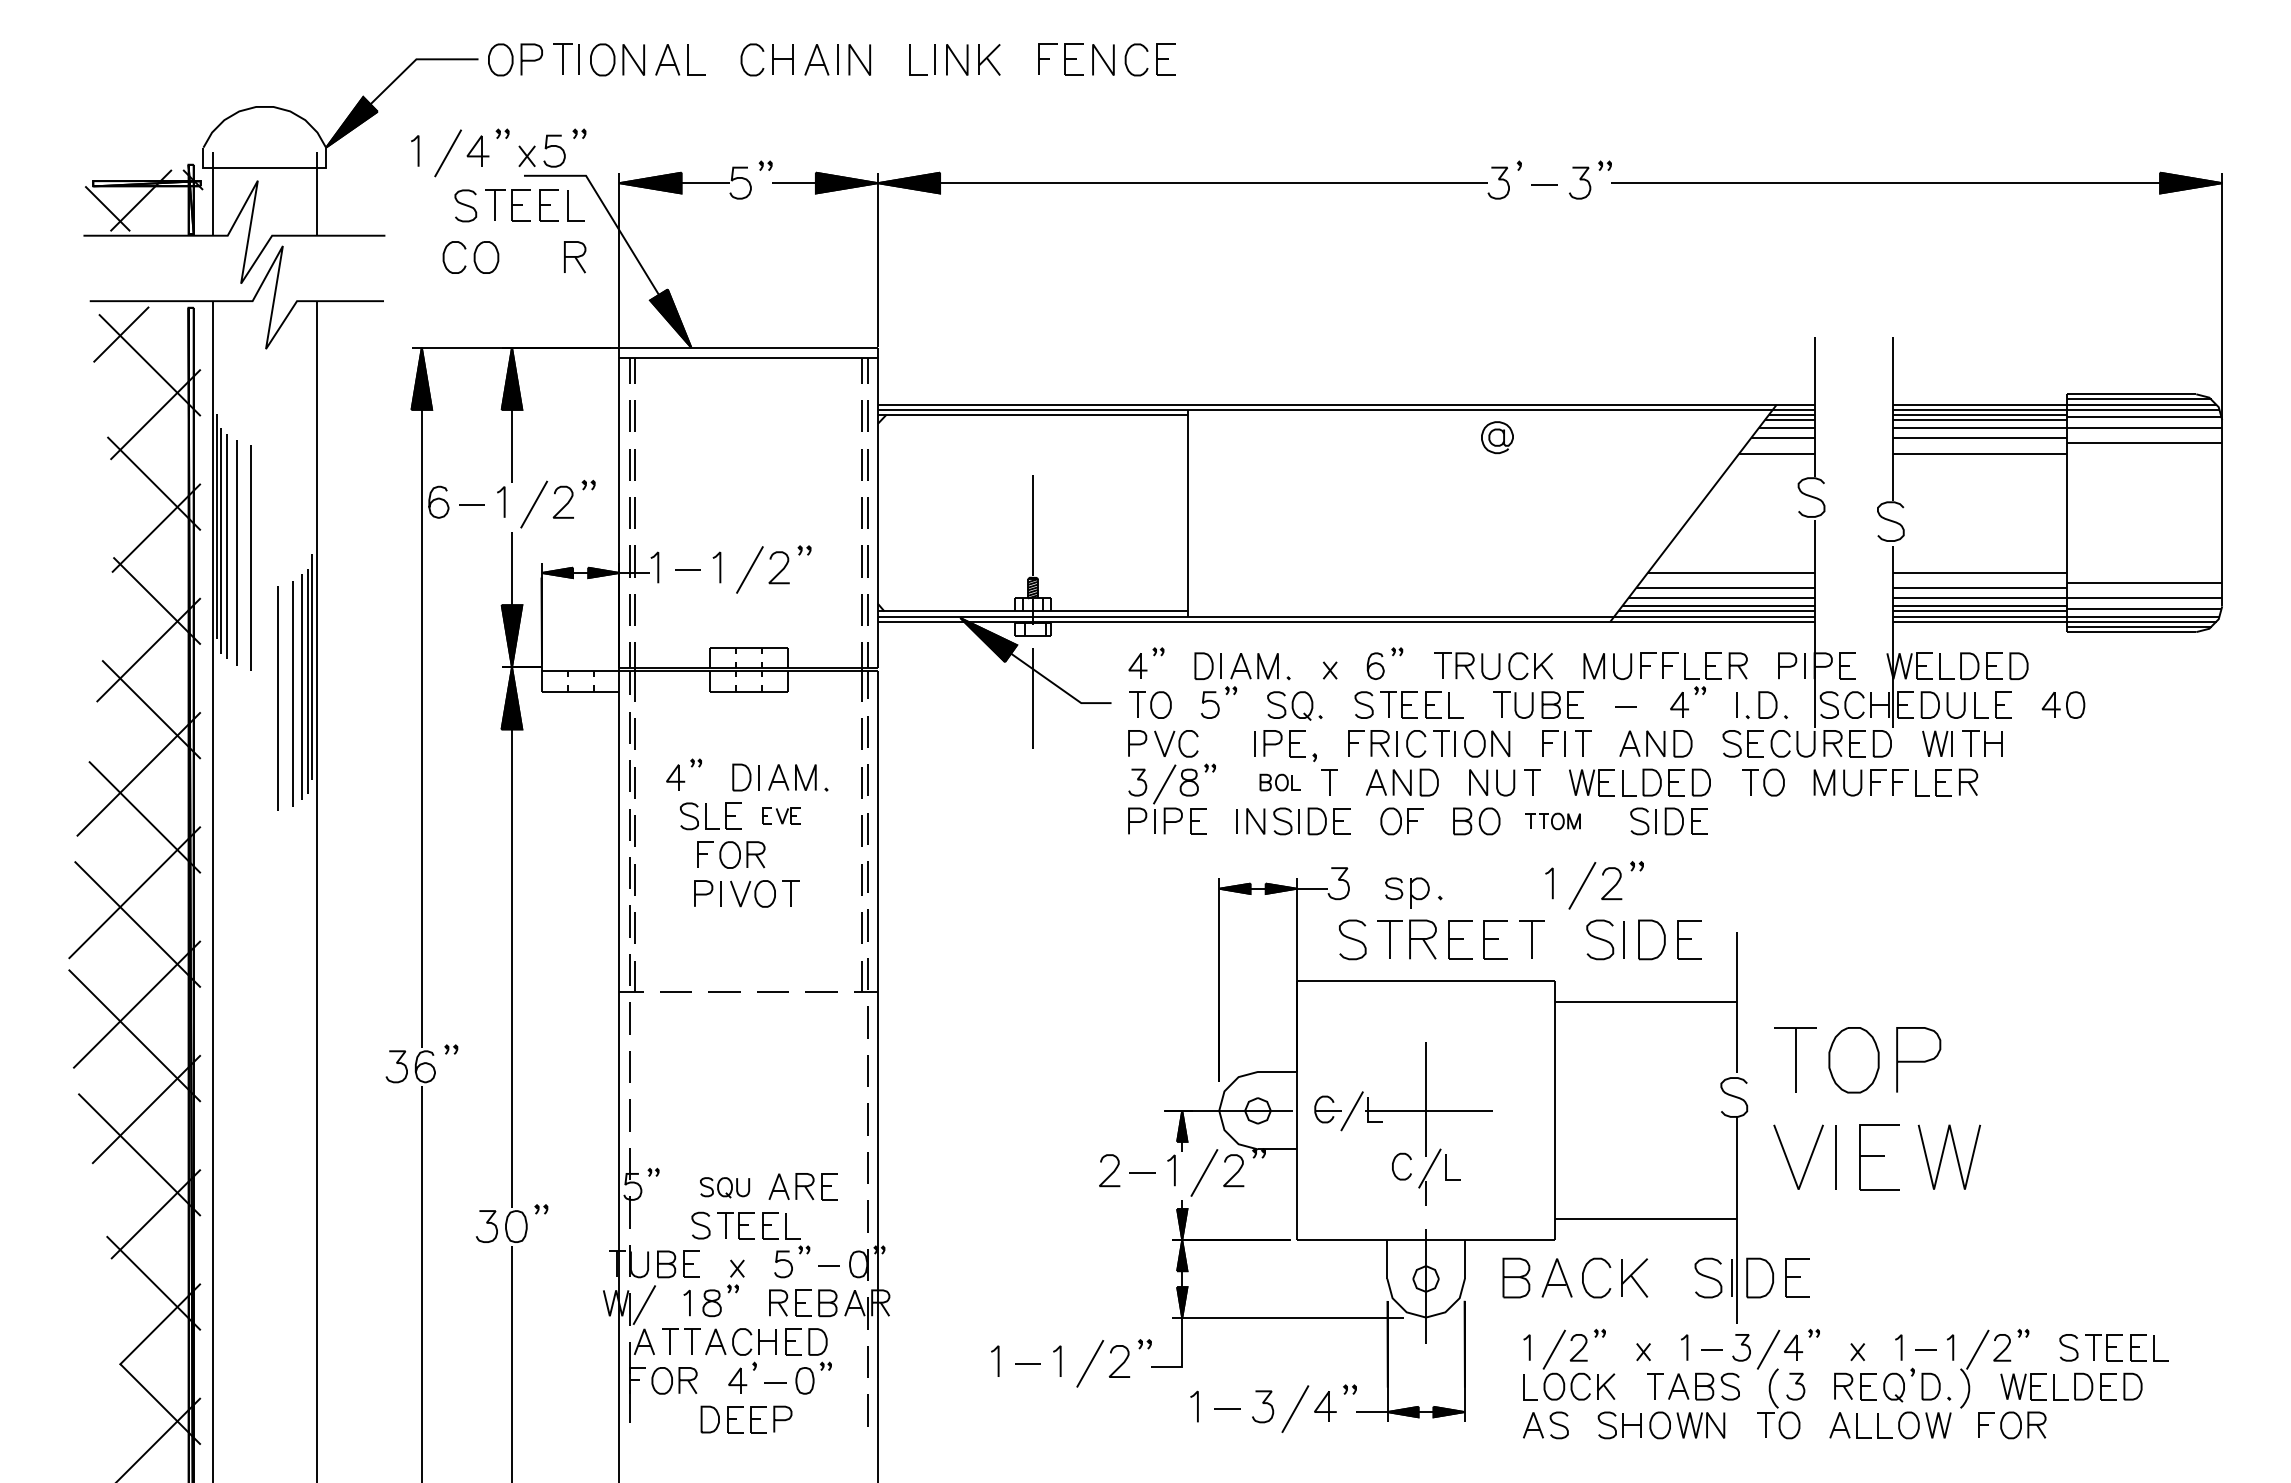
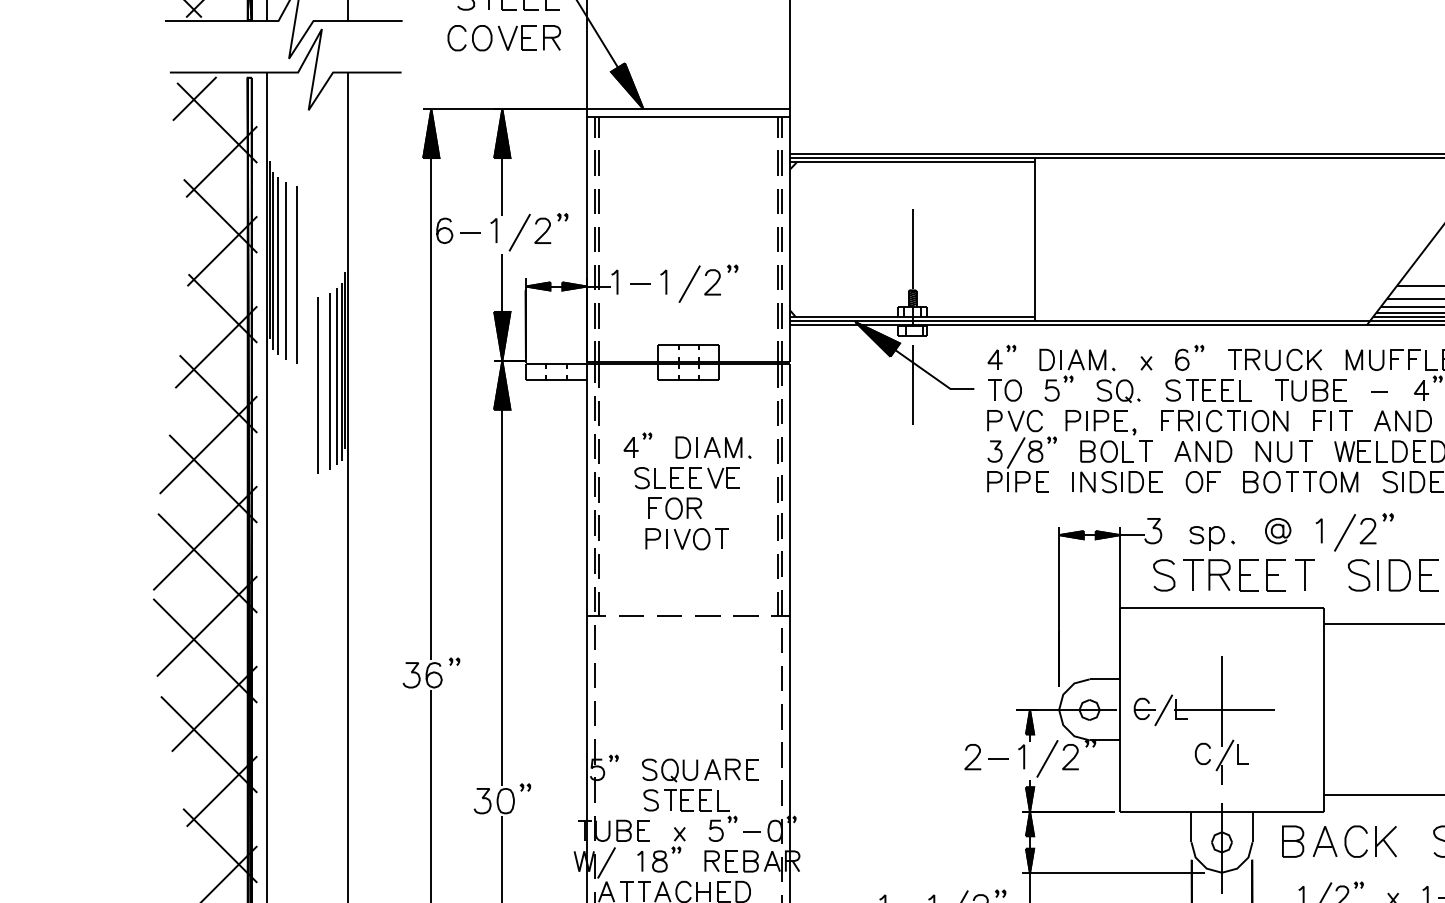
part: (530, 257) -> (516, 38), added
part: (1497, 437) -> (1278, 531), moved
curve: (1236, 743) -> (1072, 420), added
part: (1280, 782) -> (1107, 451), size x1.67
part: (781, 815) -> (714, 477), size x1.67
part: (1552, 821) -> (1321, 482), size x1.67
part: (724, 1187) -> (669, 770), size x1.43

